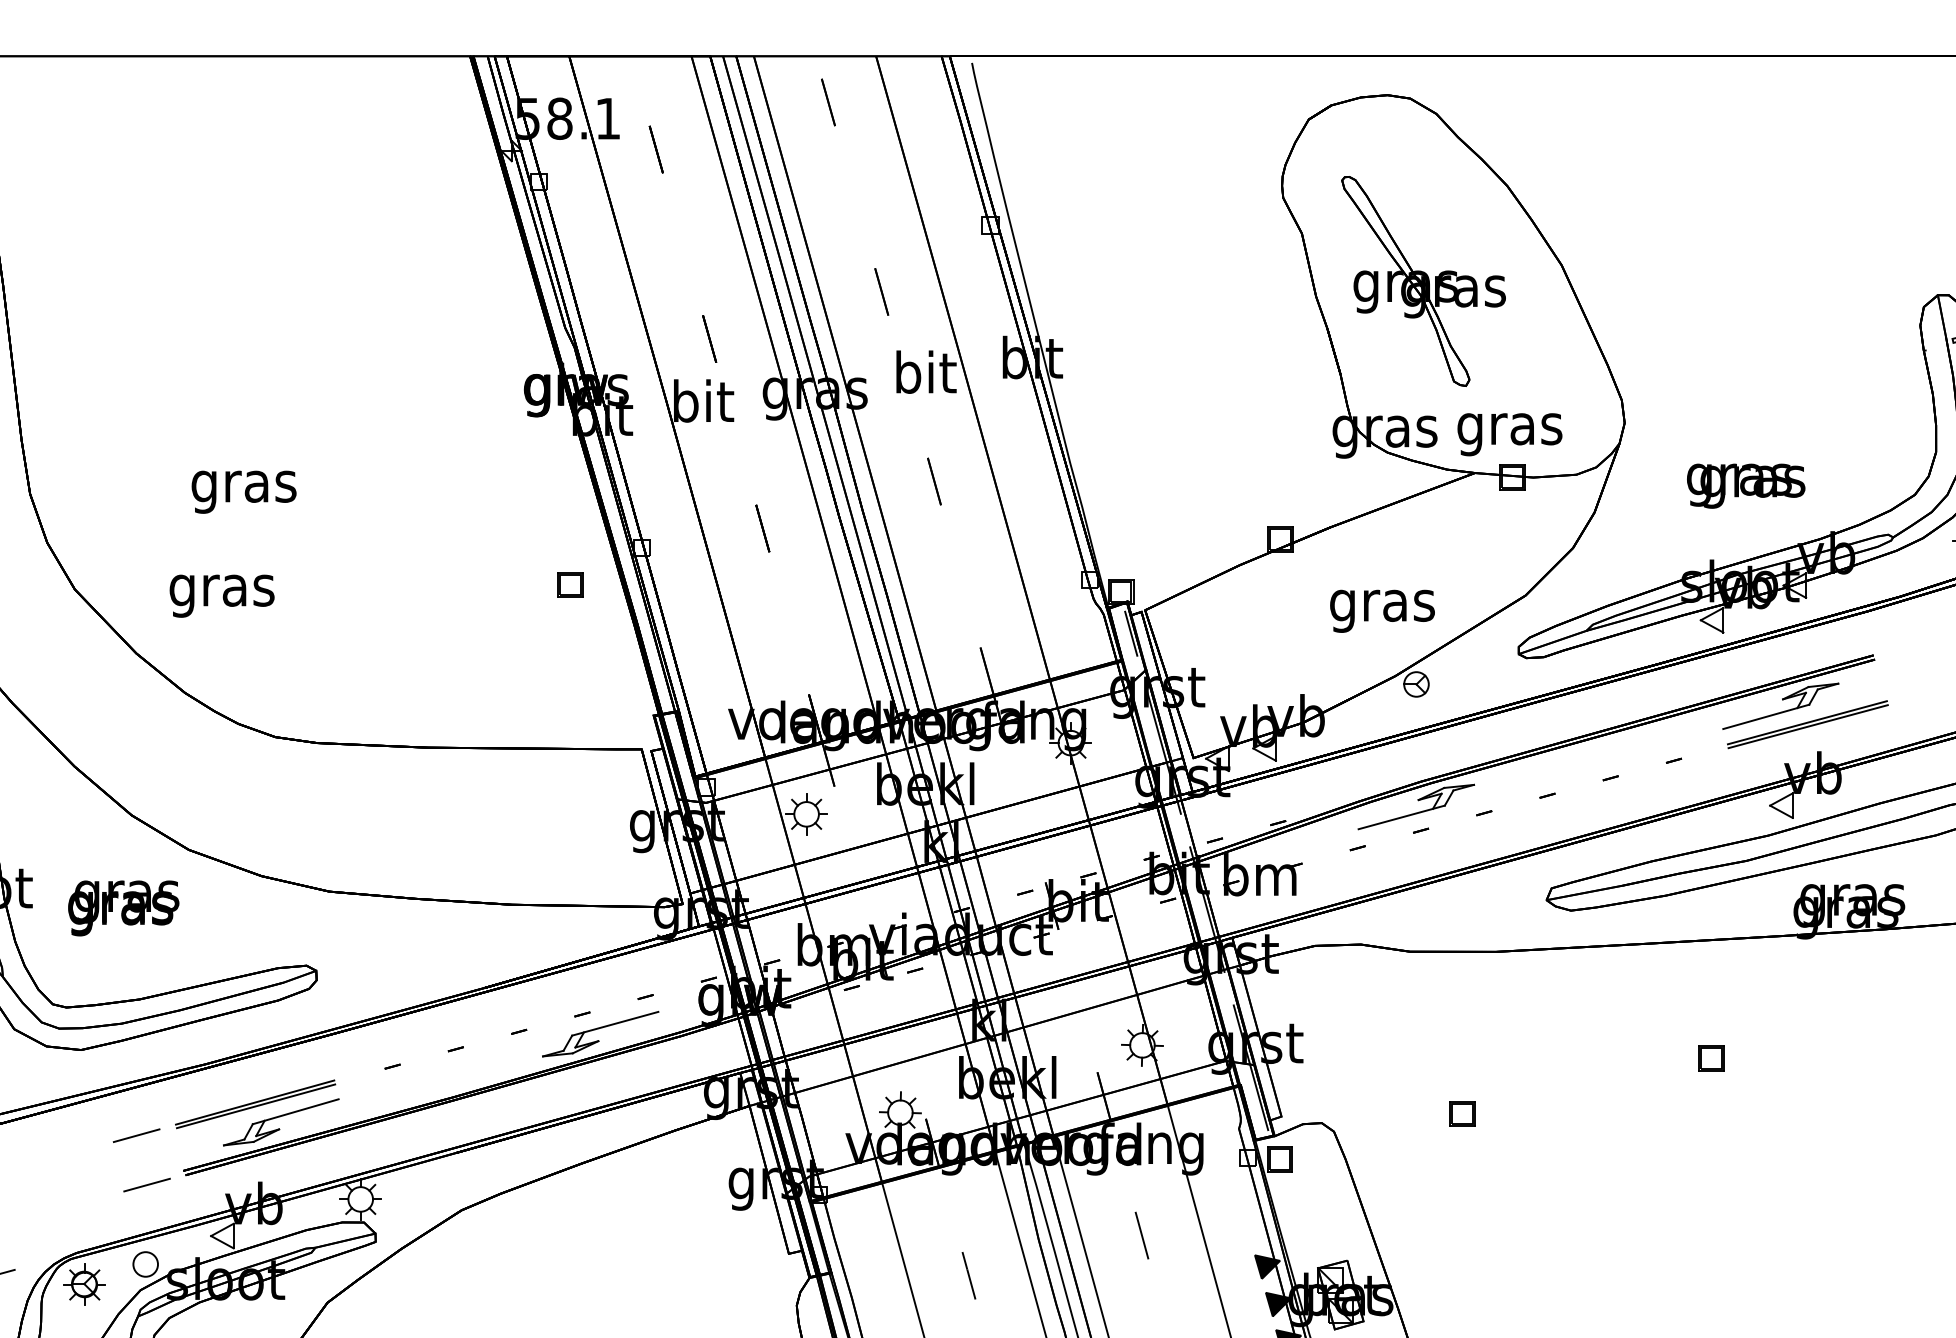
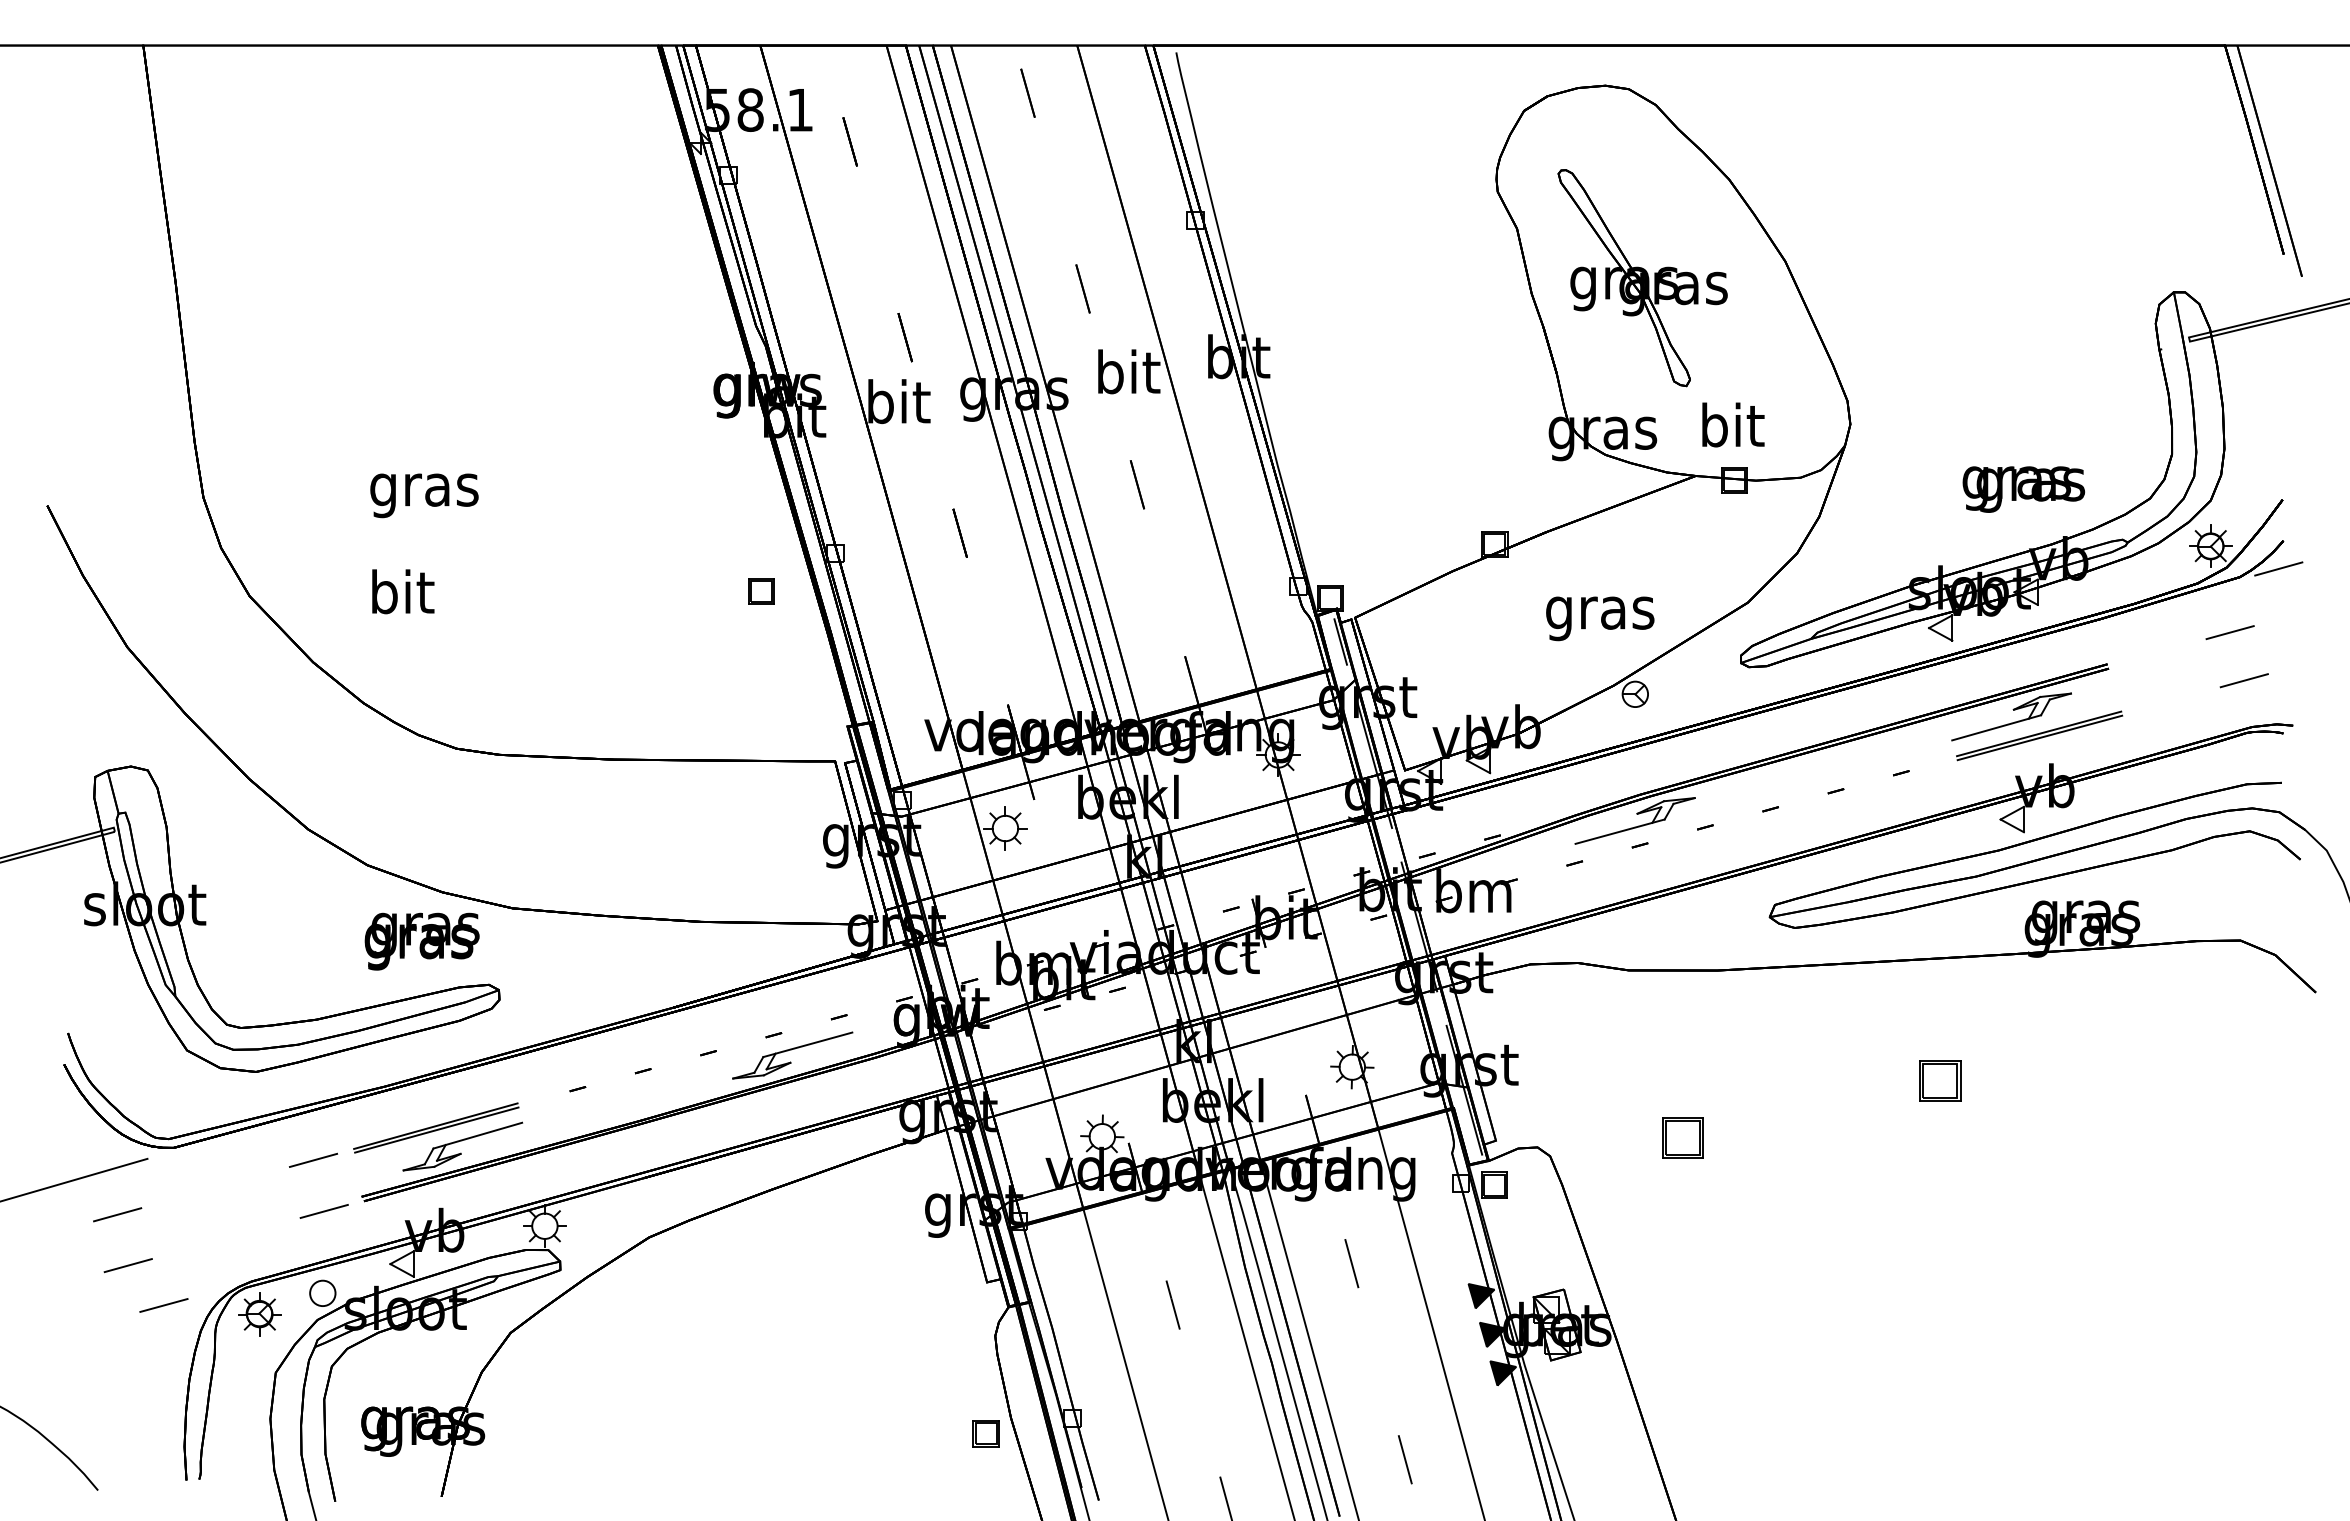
text: (1509, 428) -> (1731, 430), gras -> bit
text: (1745, 486) -> (2023, 489), moved
text: (221, 590) -> (401, 597), gras -> bit
text: (123, 908) -> (421, 941), moved
part: (1710, 1058) -> (1939, 1080), size x1.6
part: (1462, 1113) -> (1682, 1137), size x1.6

